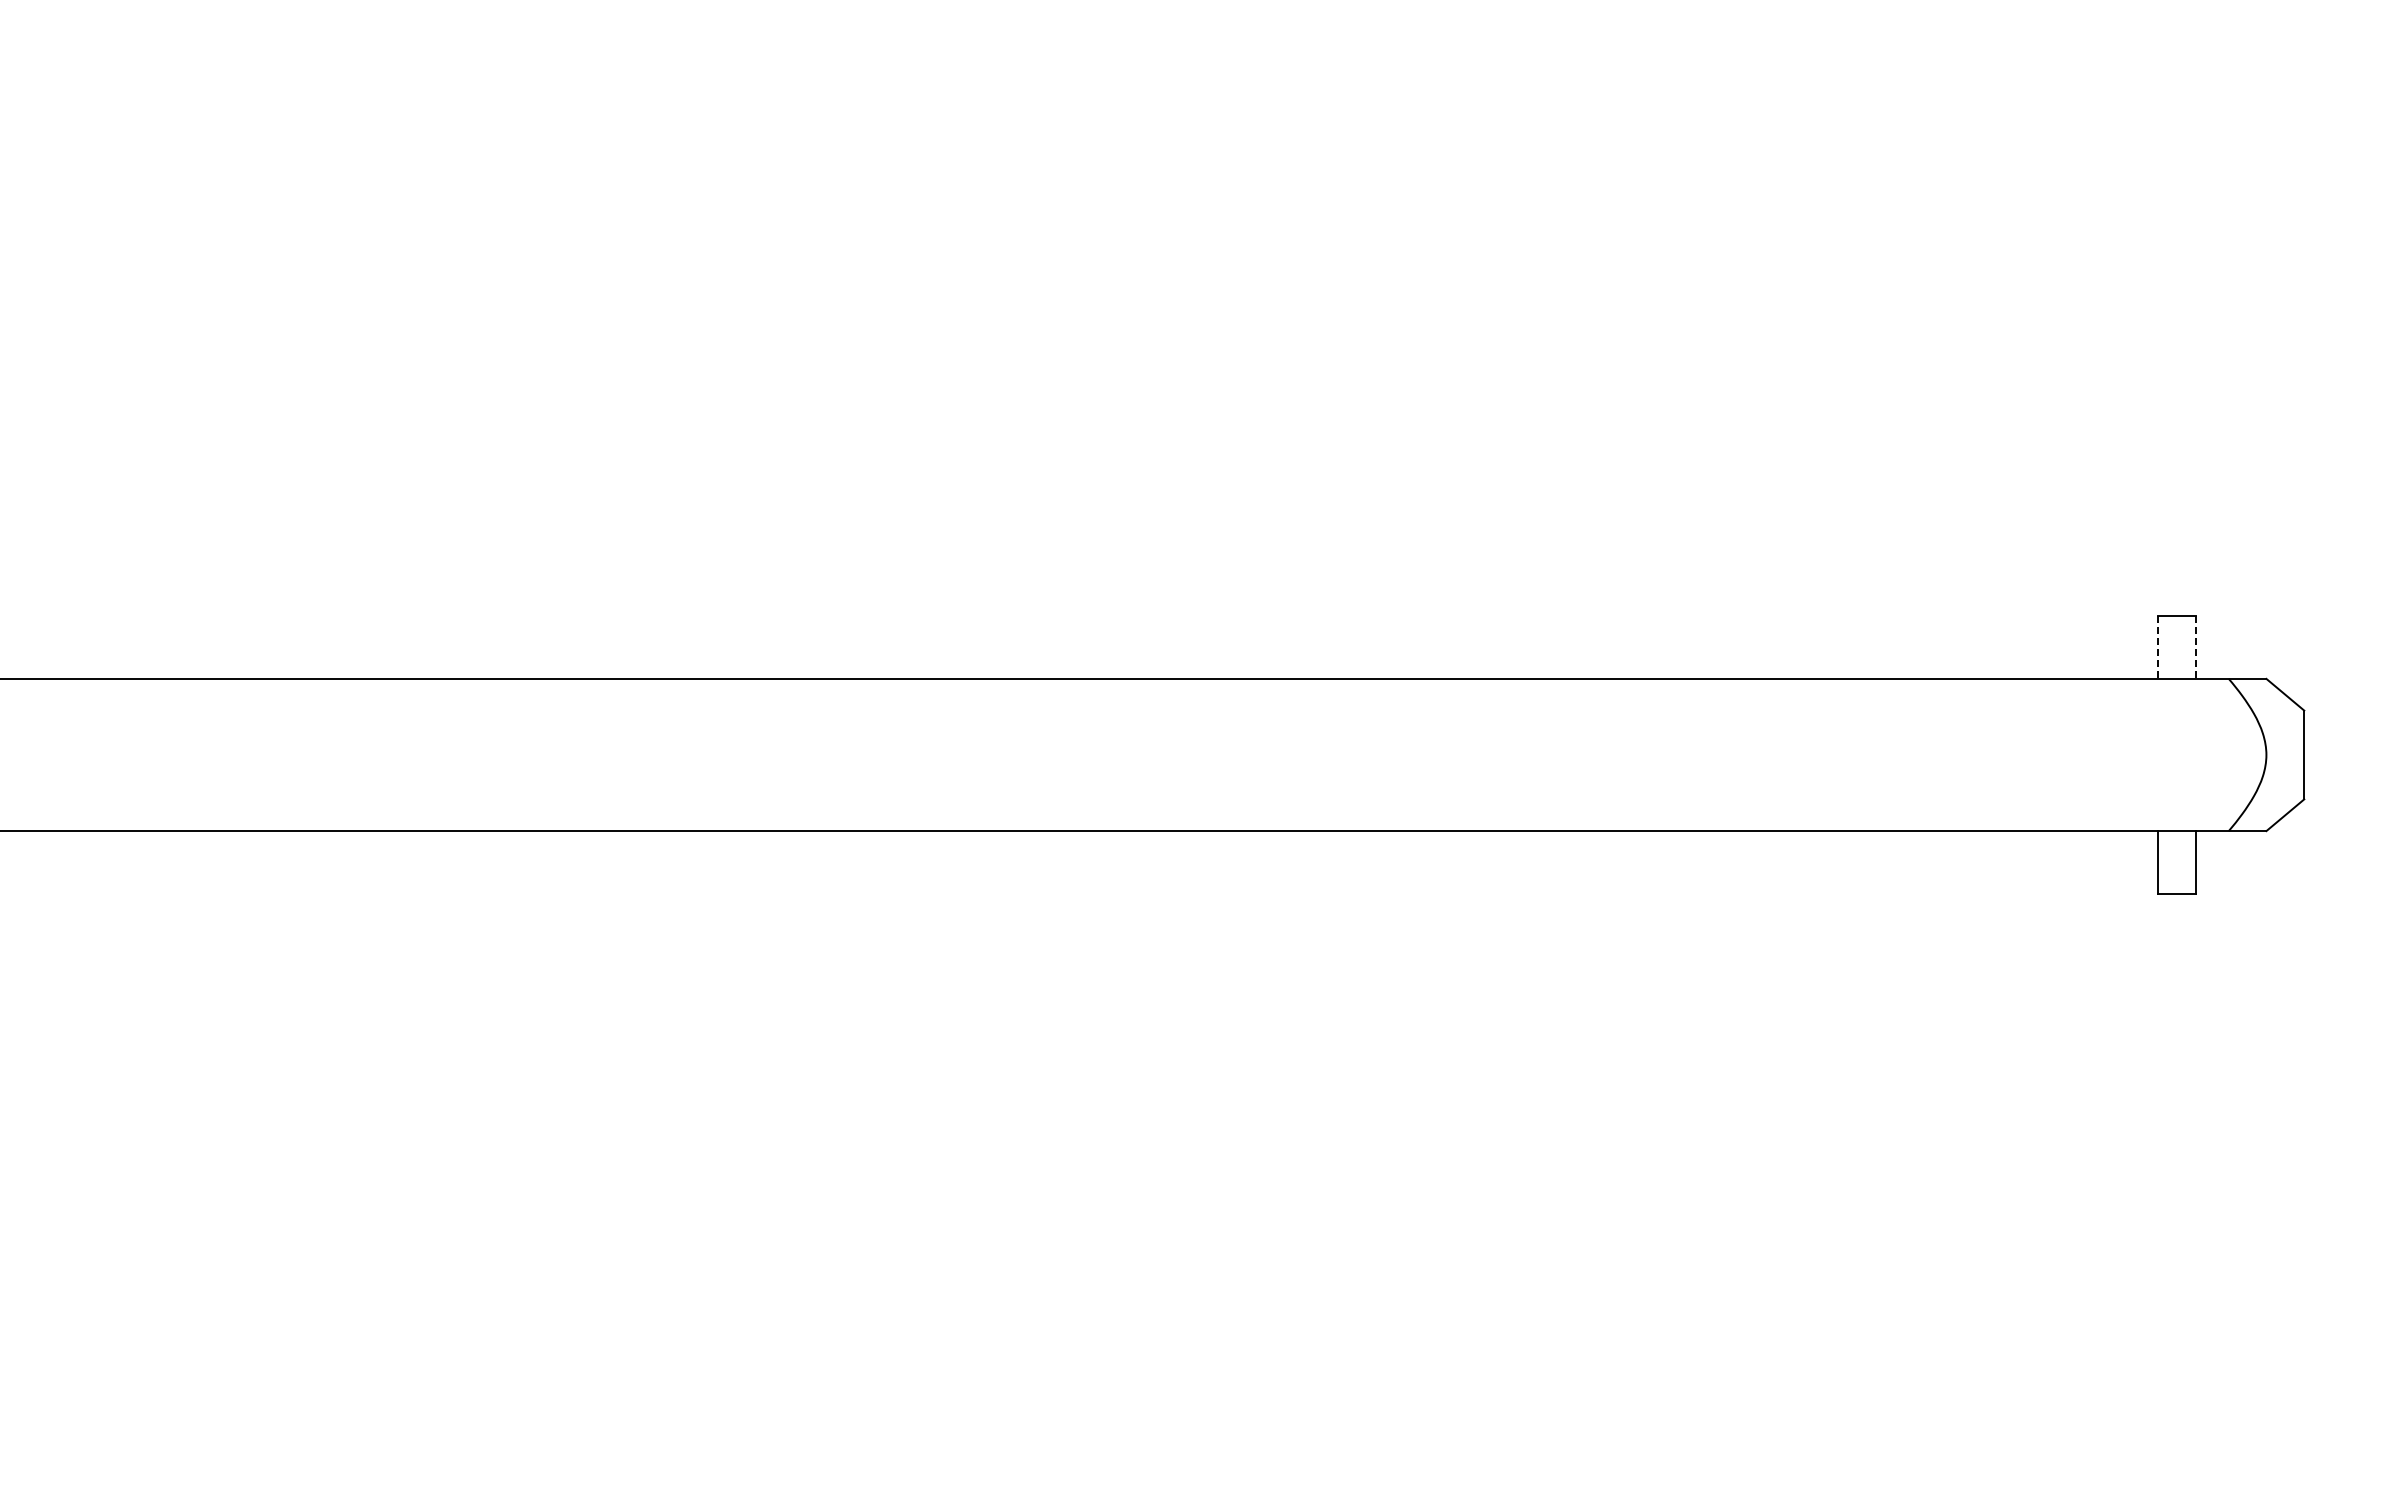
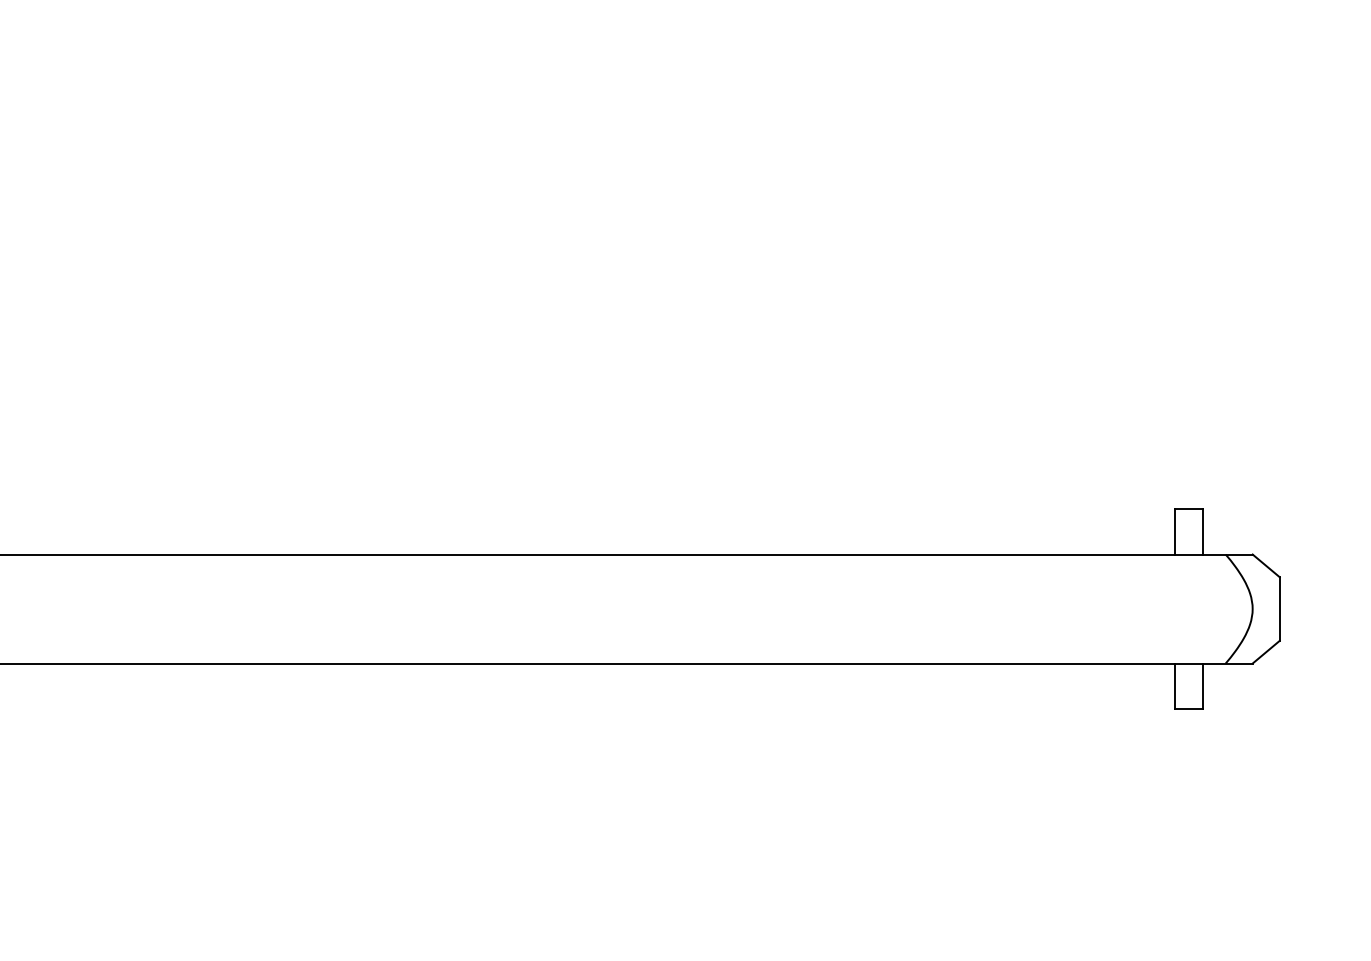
line: (2158, 647) -> (1175, 532), dashed -> solid
line: (2196, 647) -> (1202, 532), dashed -> solid

